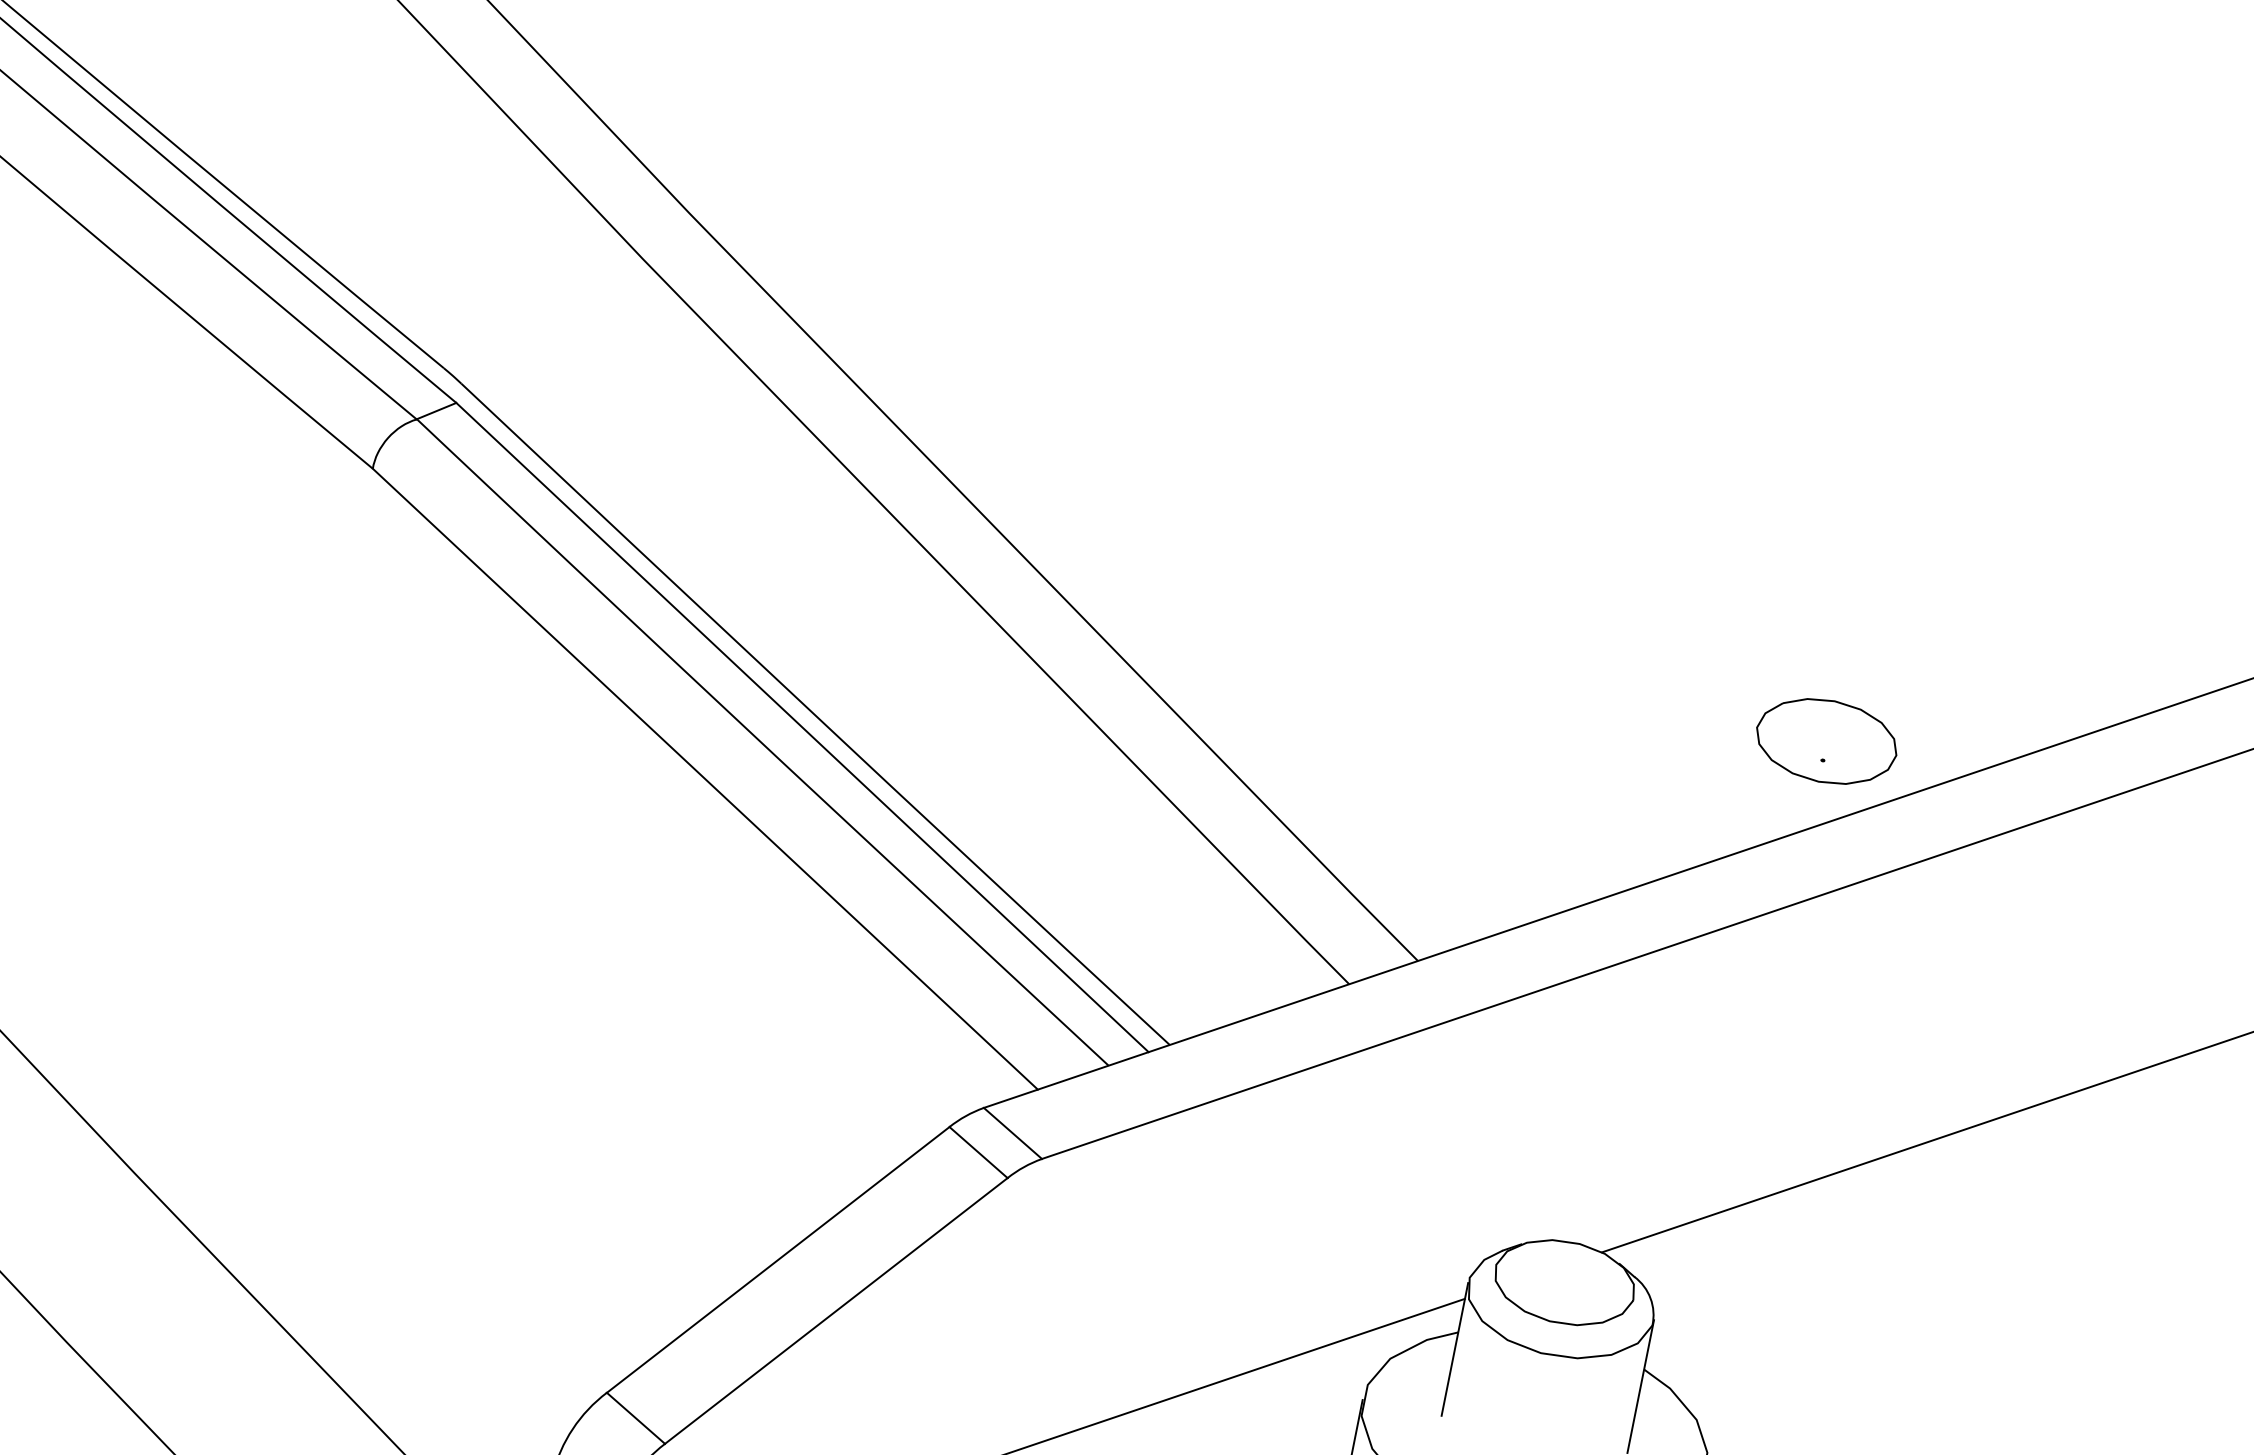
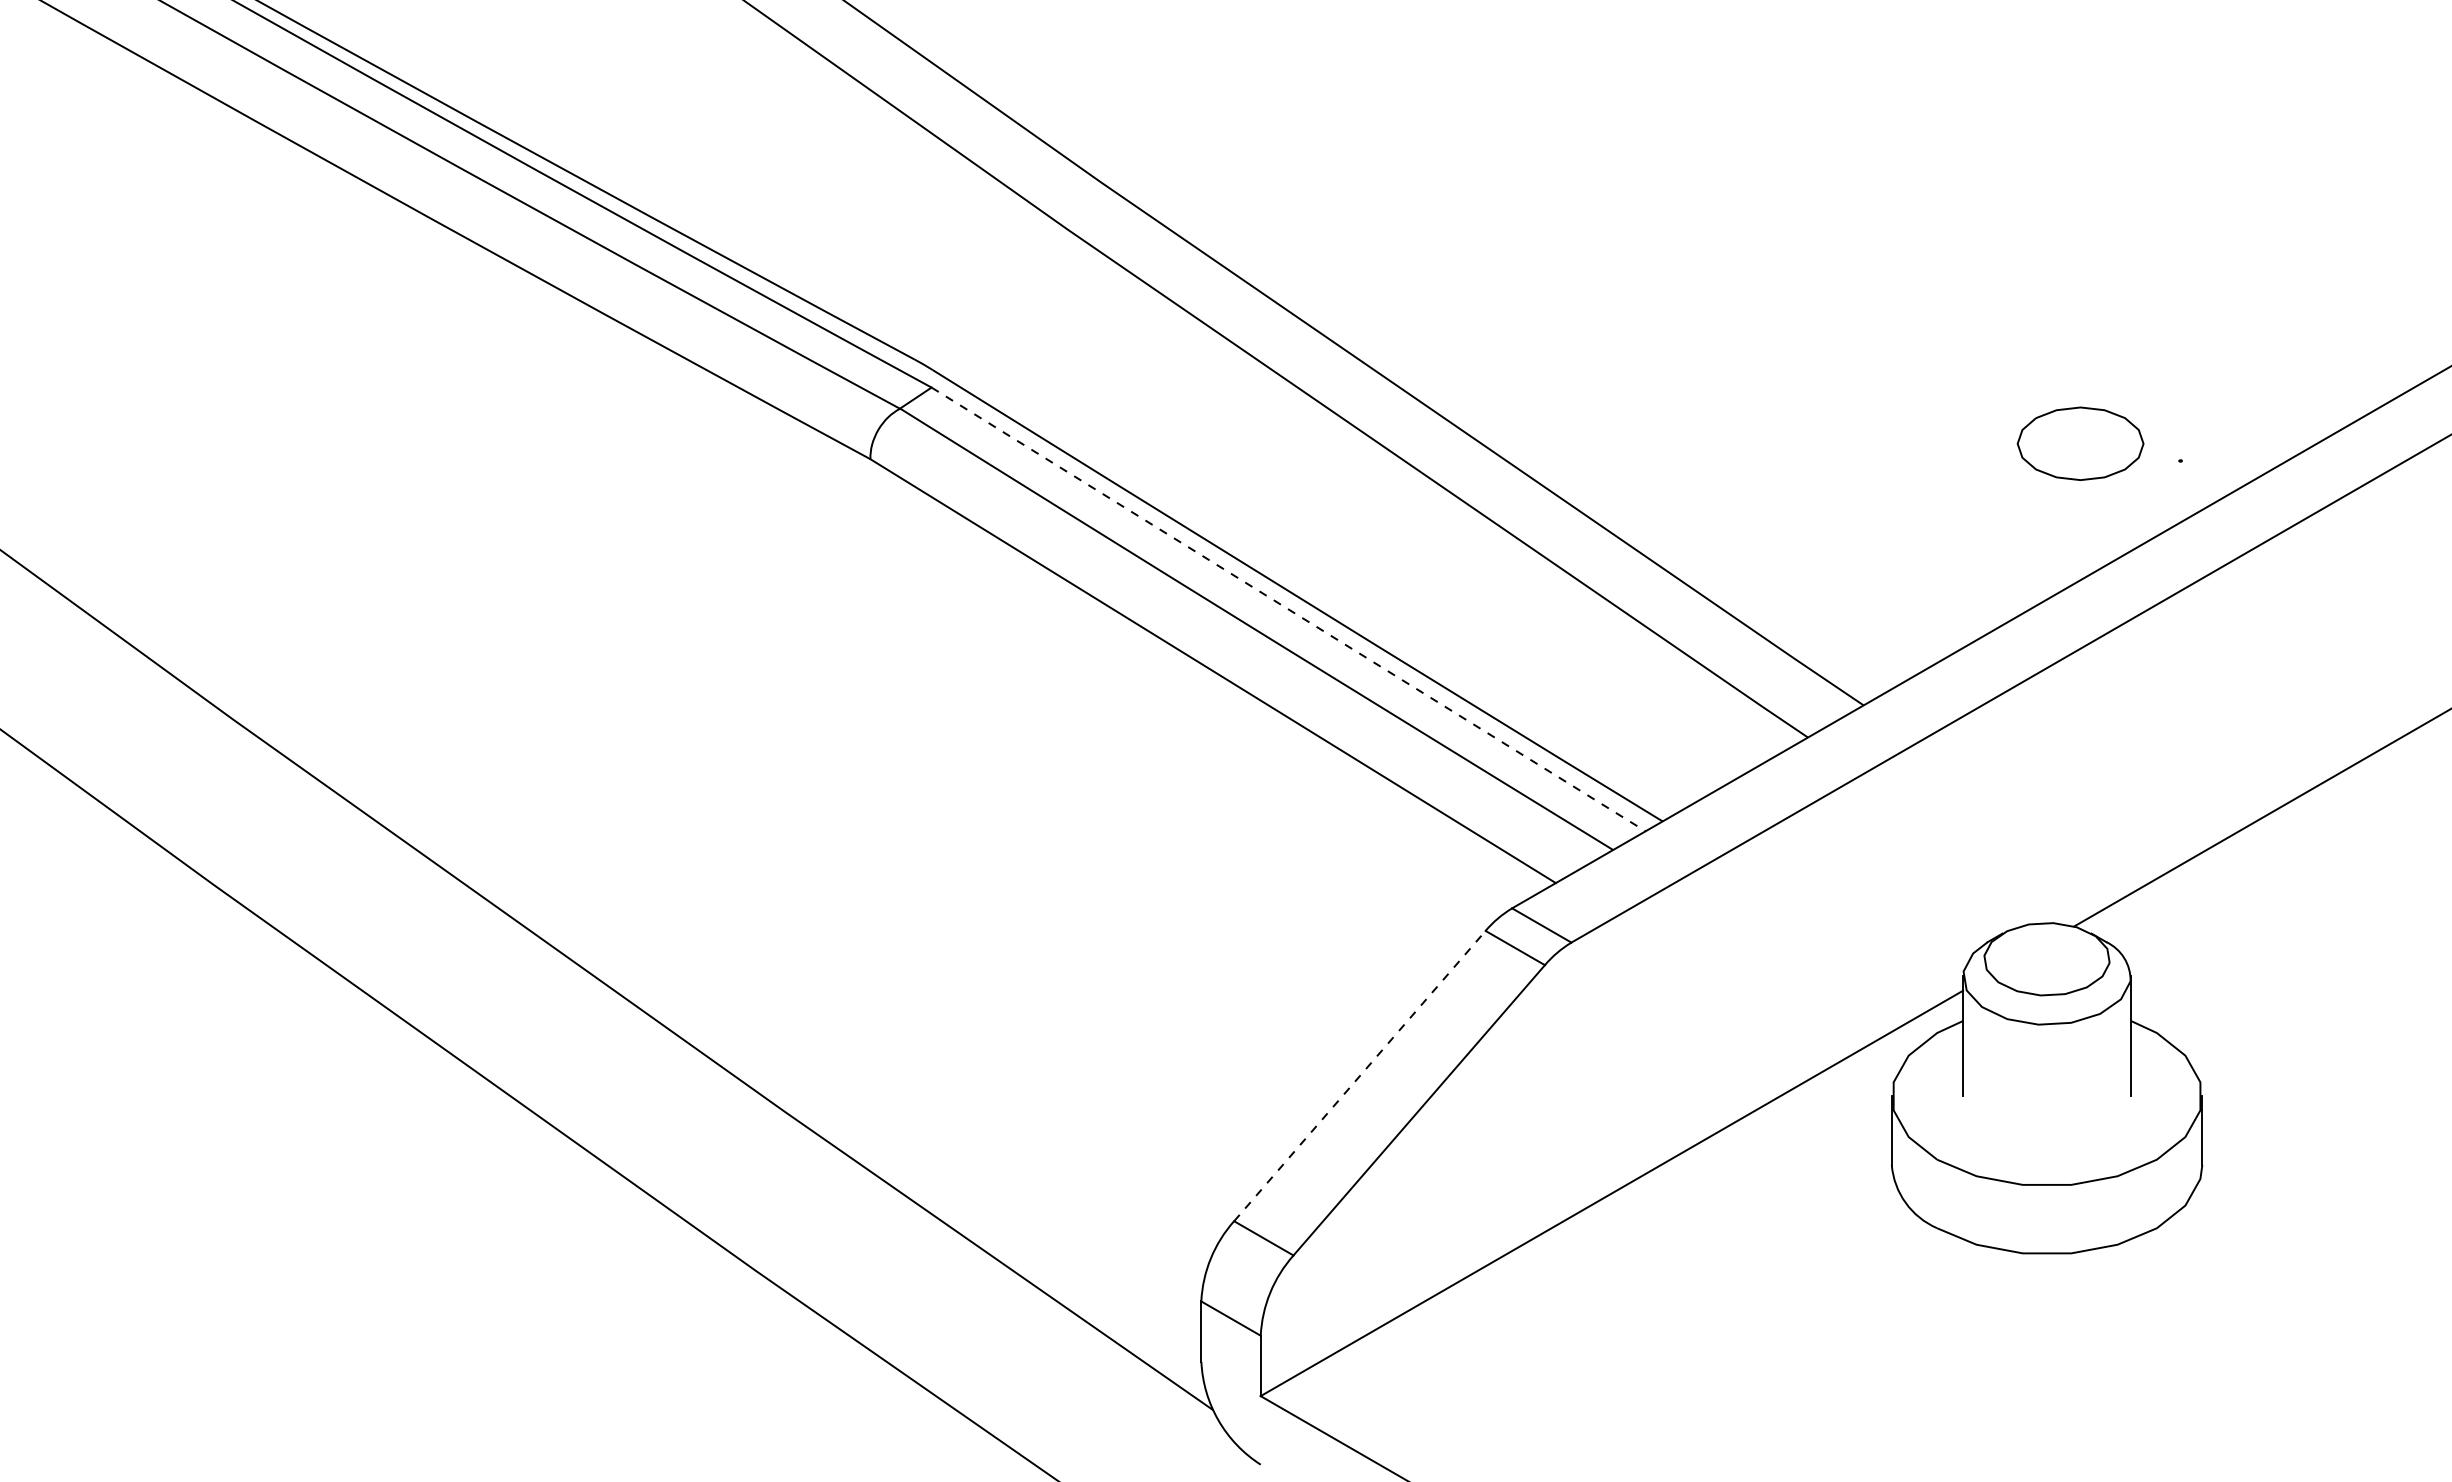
line: (803, 727) -> (1289, 609), solid -> dashed
part: (1826, 741) -> (2080, 443), moved
line: (779, 1259) -> (1360, 1075), solid -> dashed

